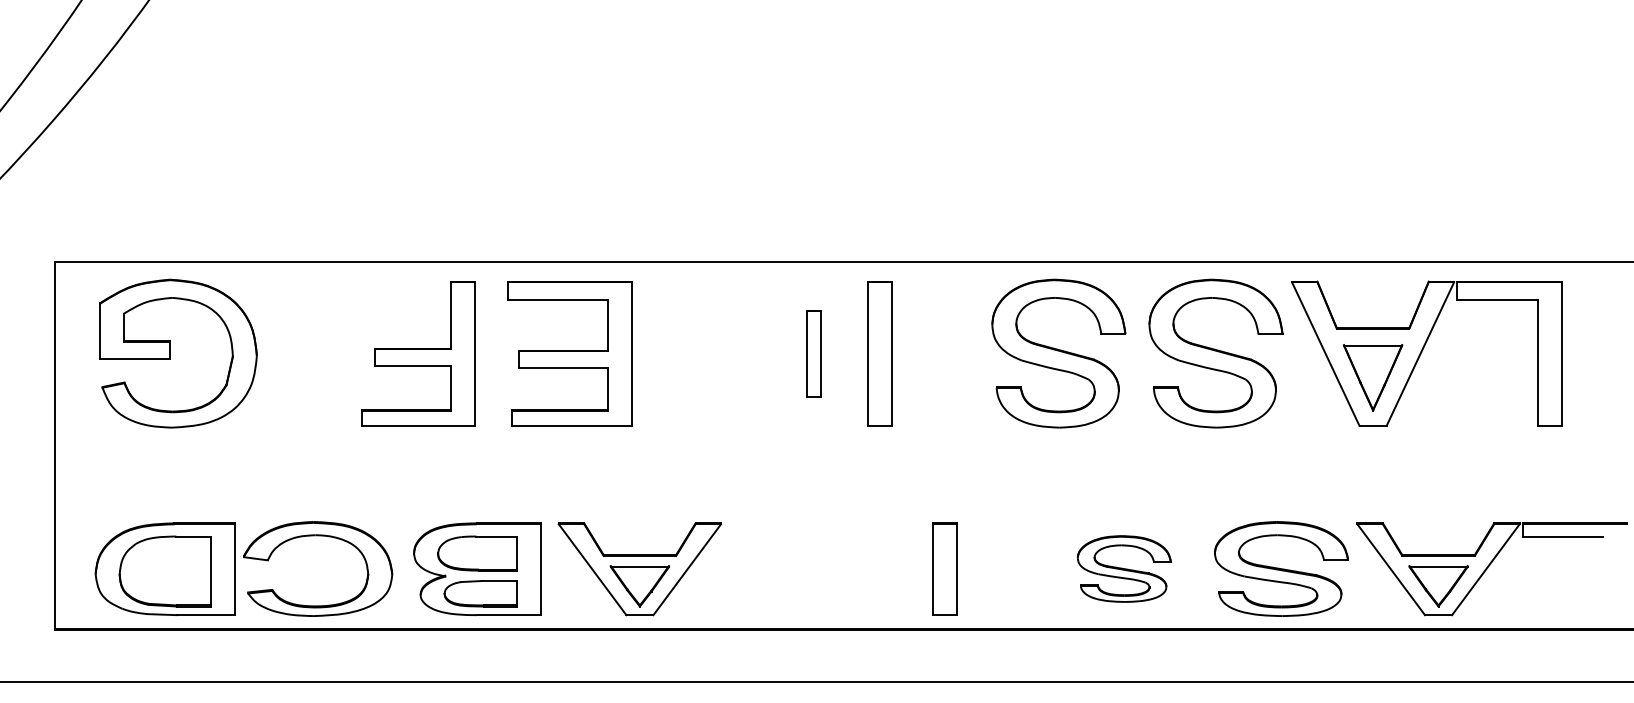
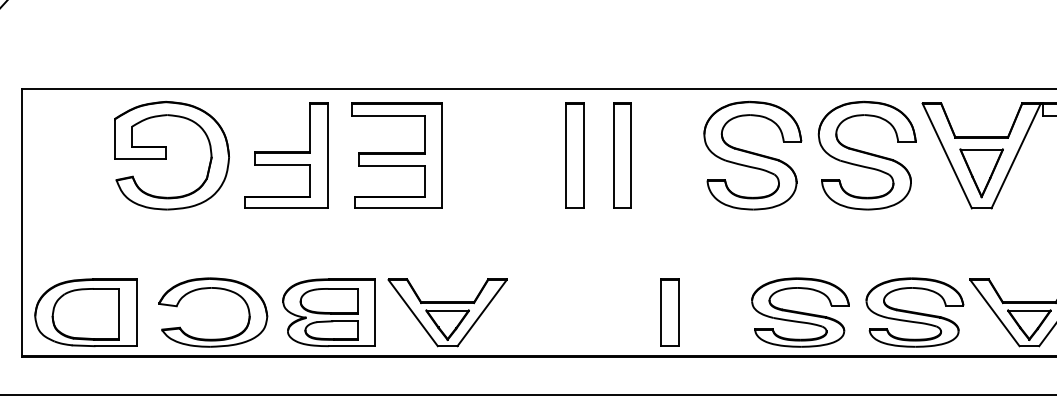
part: (170, 353) -> (166, 155), moved
part: (813, 353) -> (574, 155), size x1.67
part: (1124, 568) -> (800, 312), size x1.43
part: (164, 569) -> (85, 312), moved

